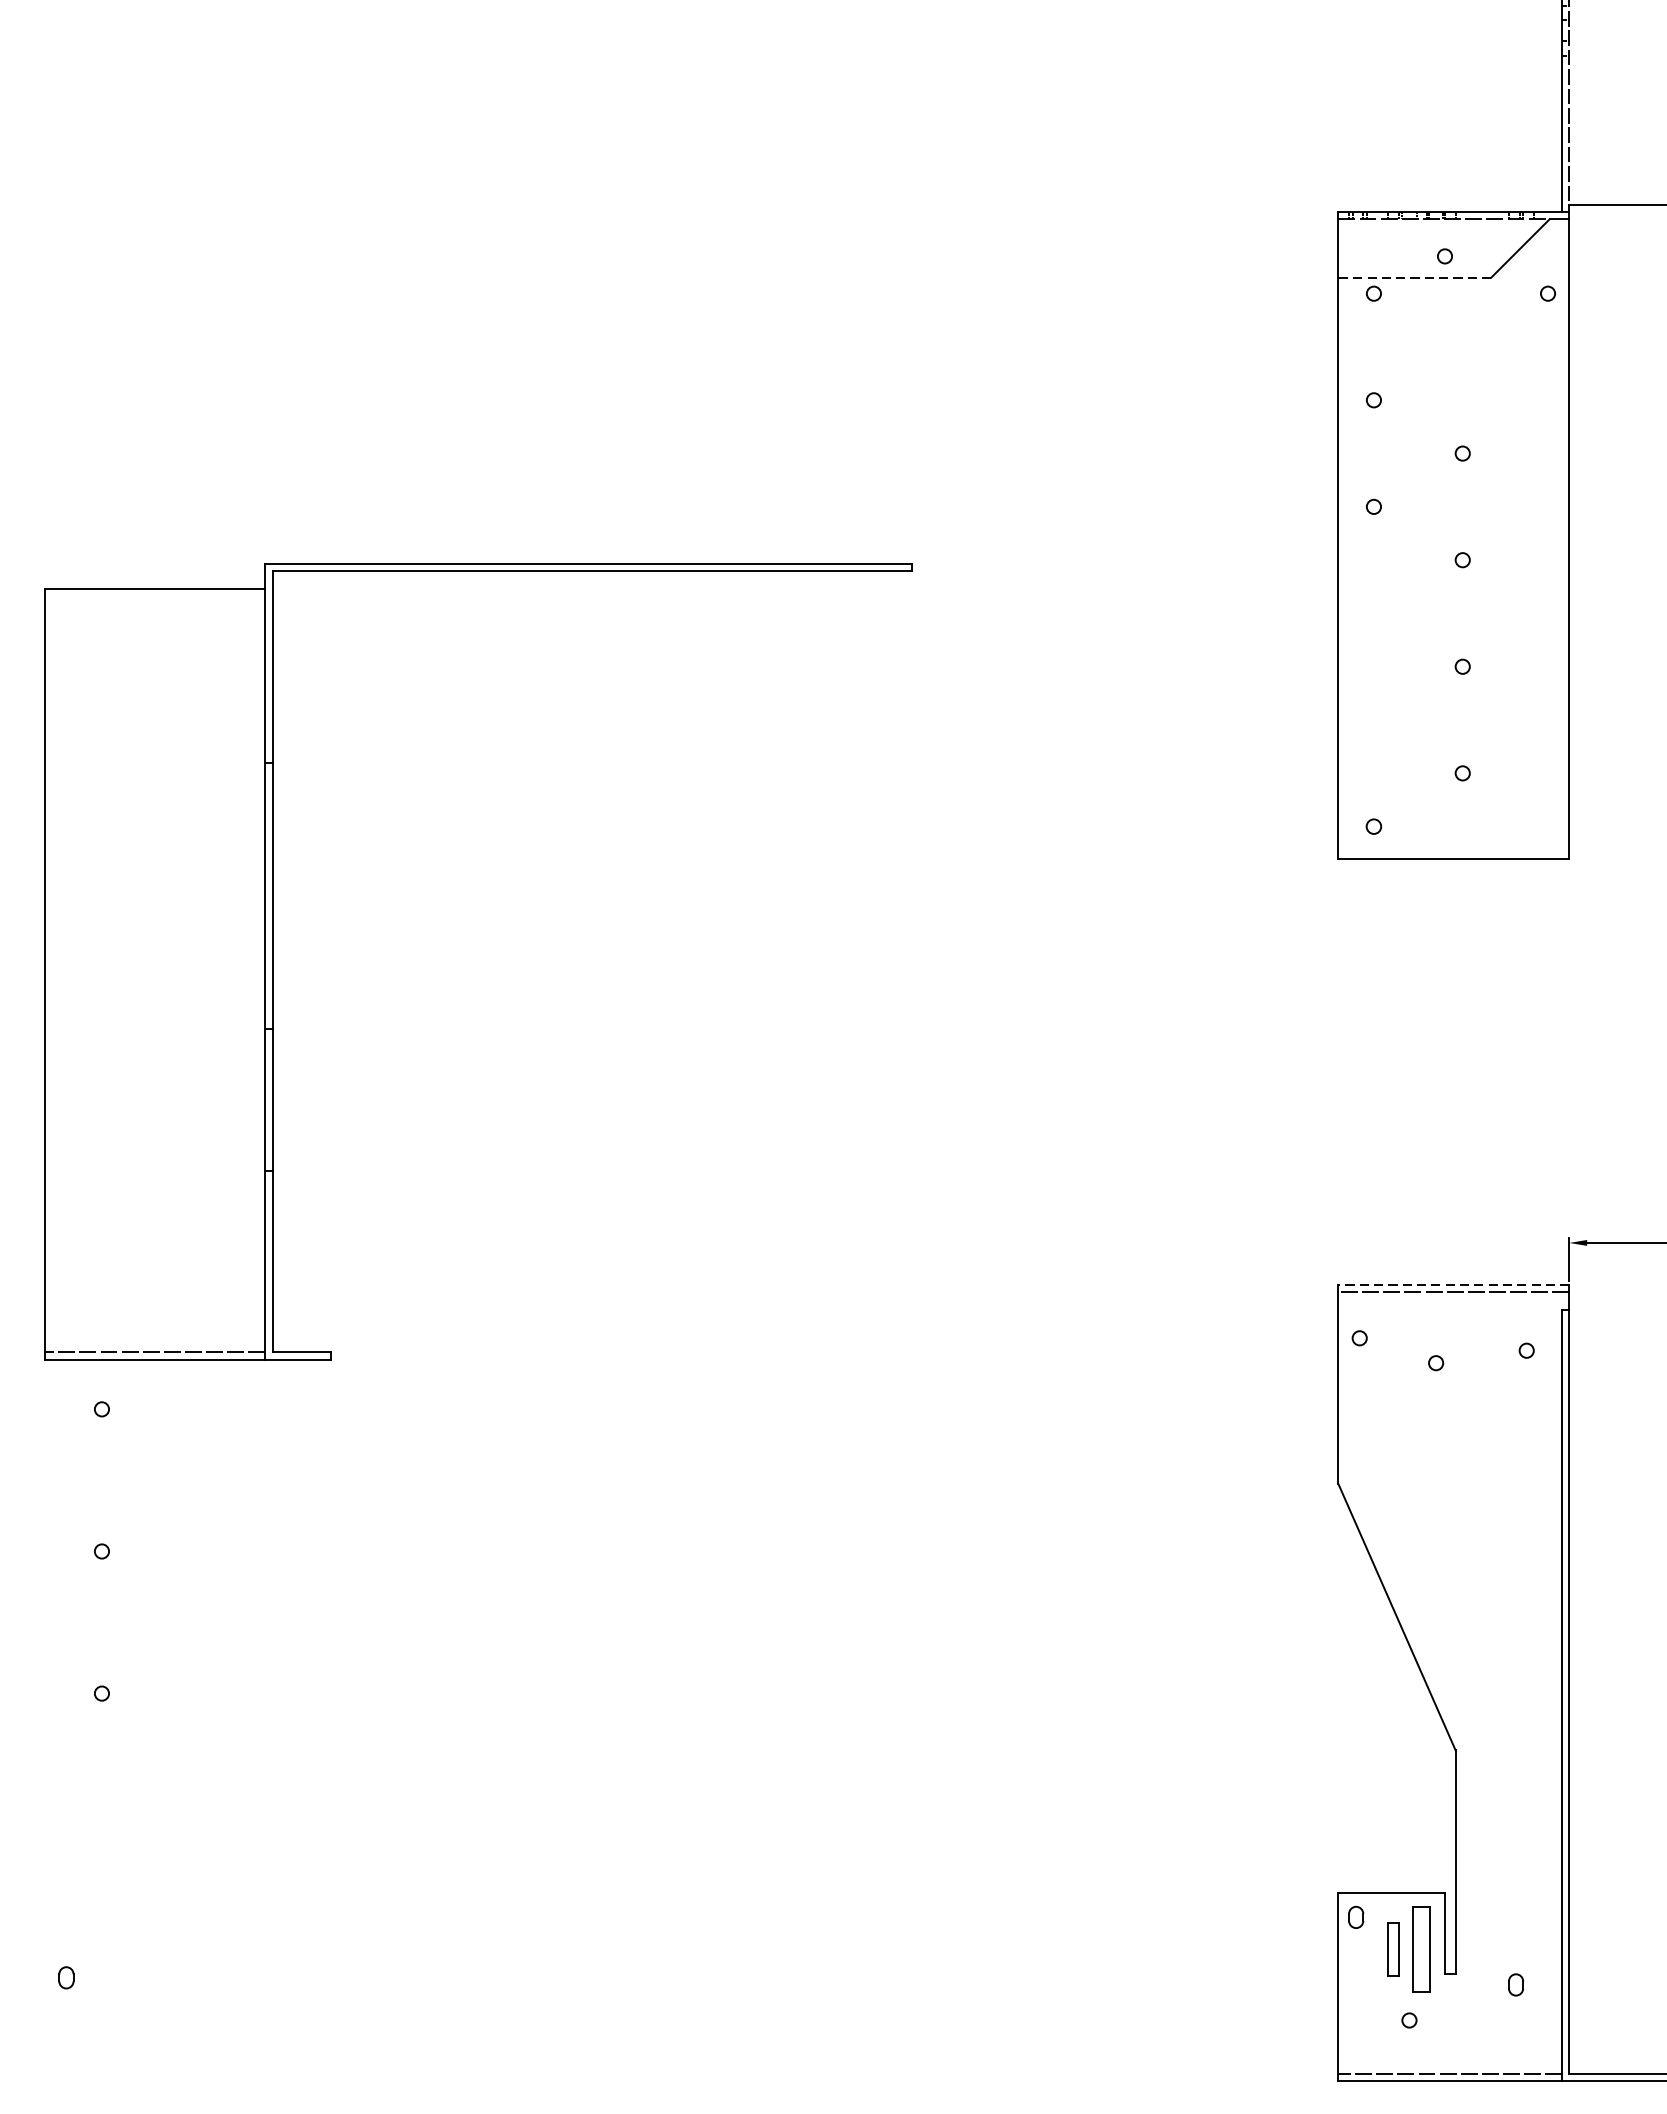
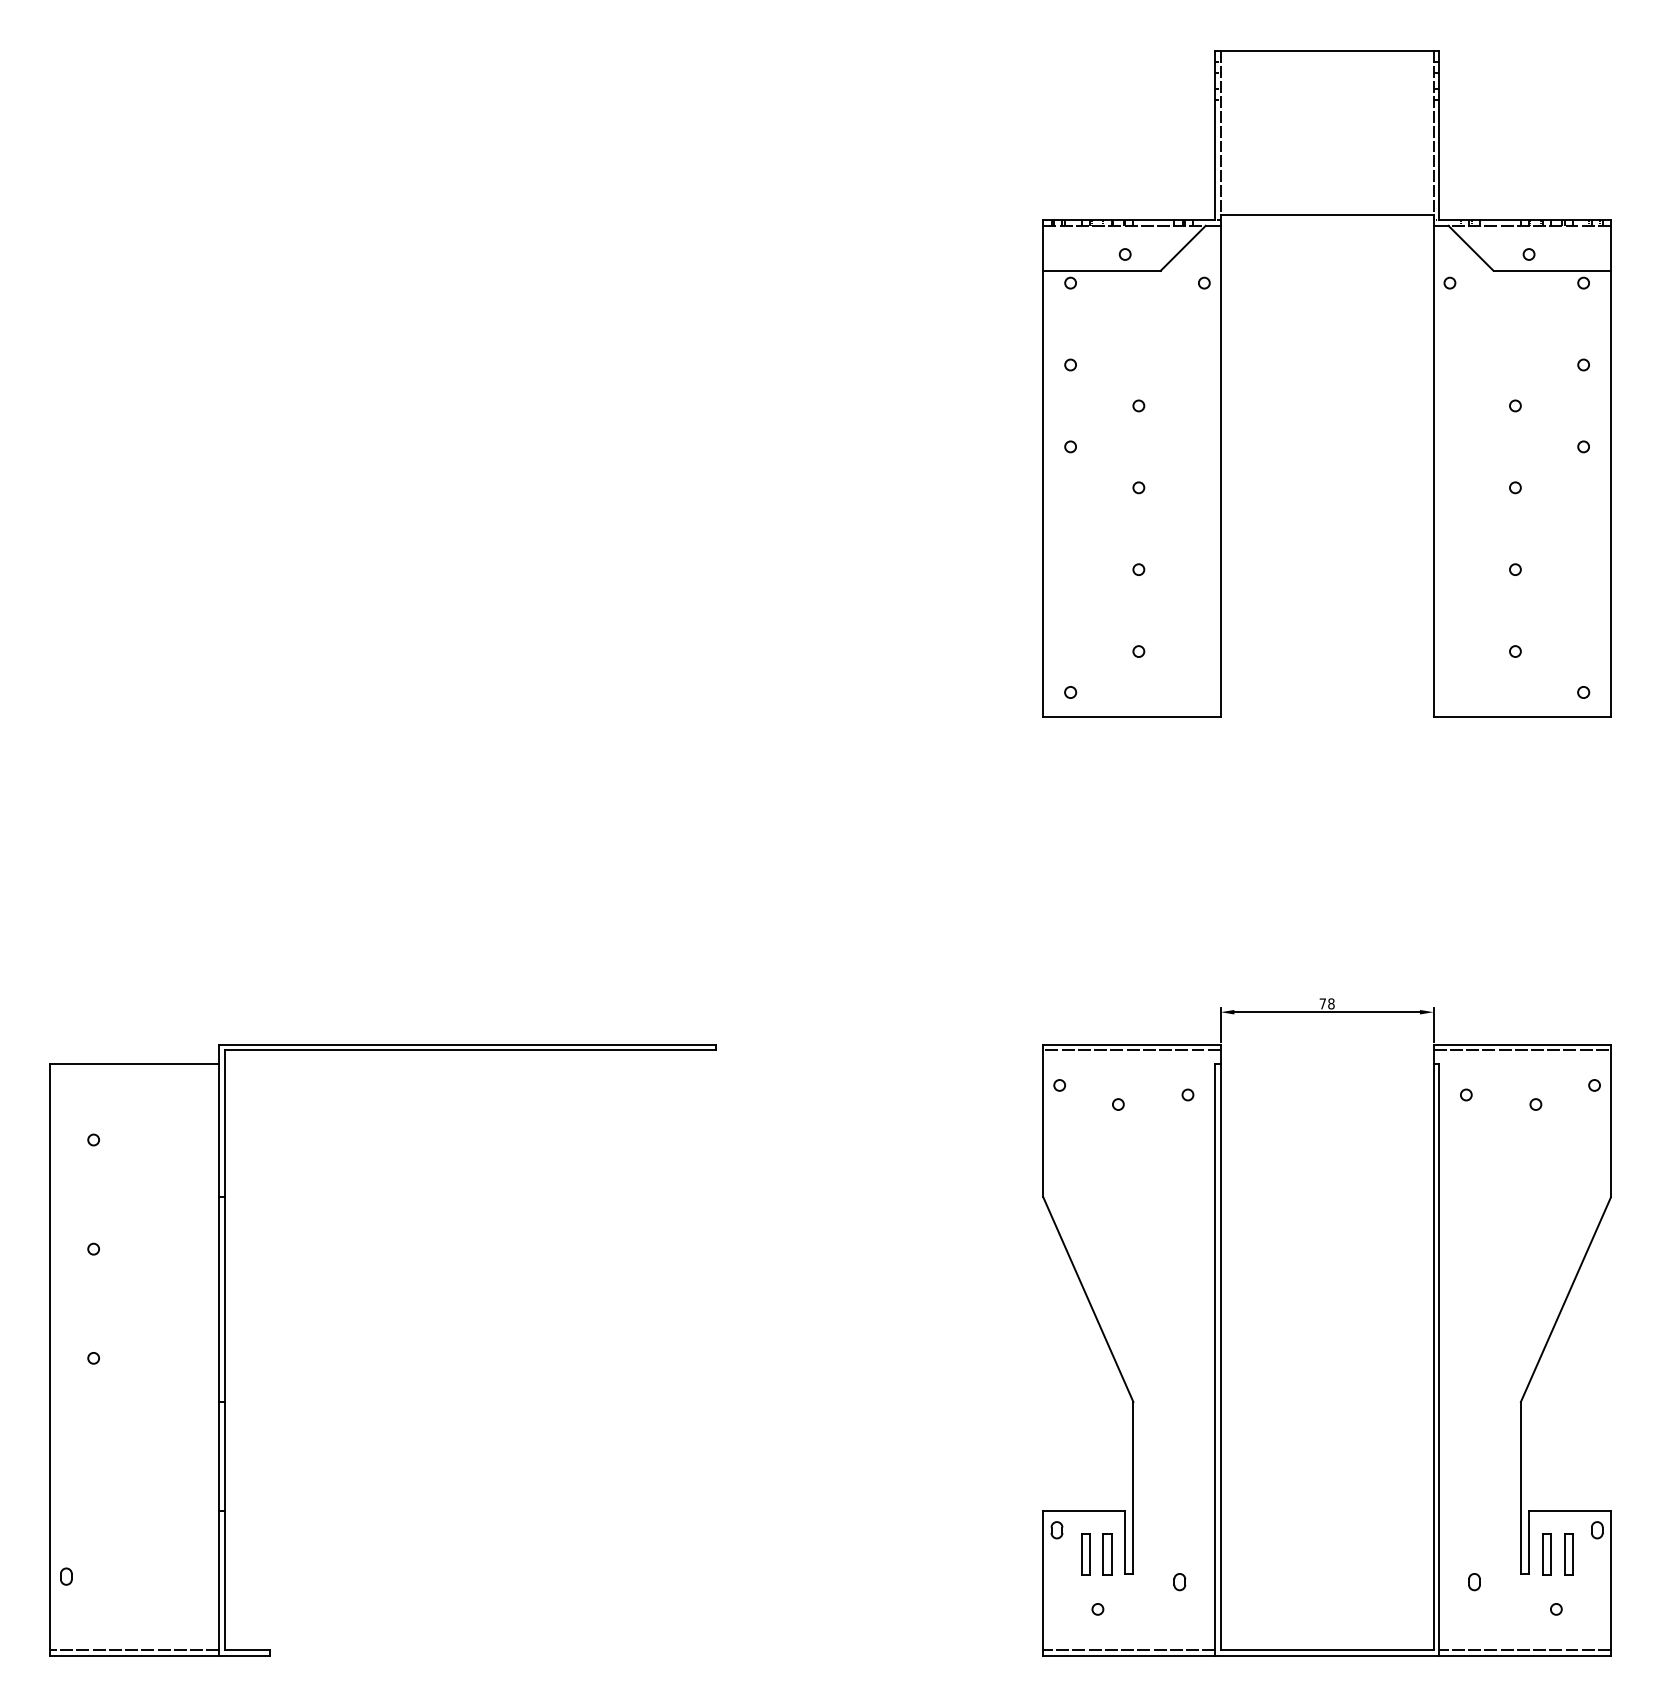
line: (1415, 277) -> (1102, 270), dashed -> solid
part: (273, 962) -> (225, 1350), moved
line: (1454, 1284) -> (1132, 1044), dashed -> solid
part: (1421, 1949) -> (1107, 1554), size x0.62

